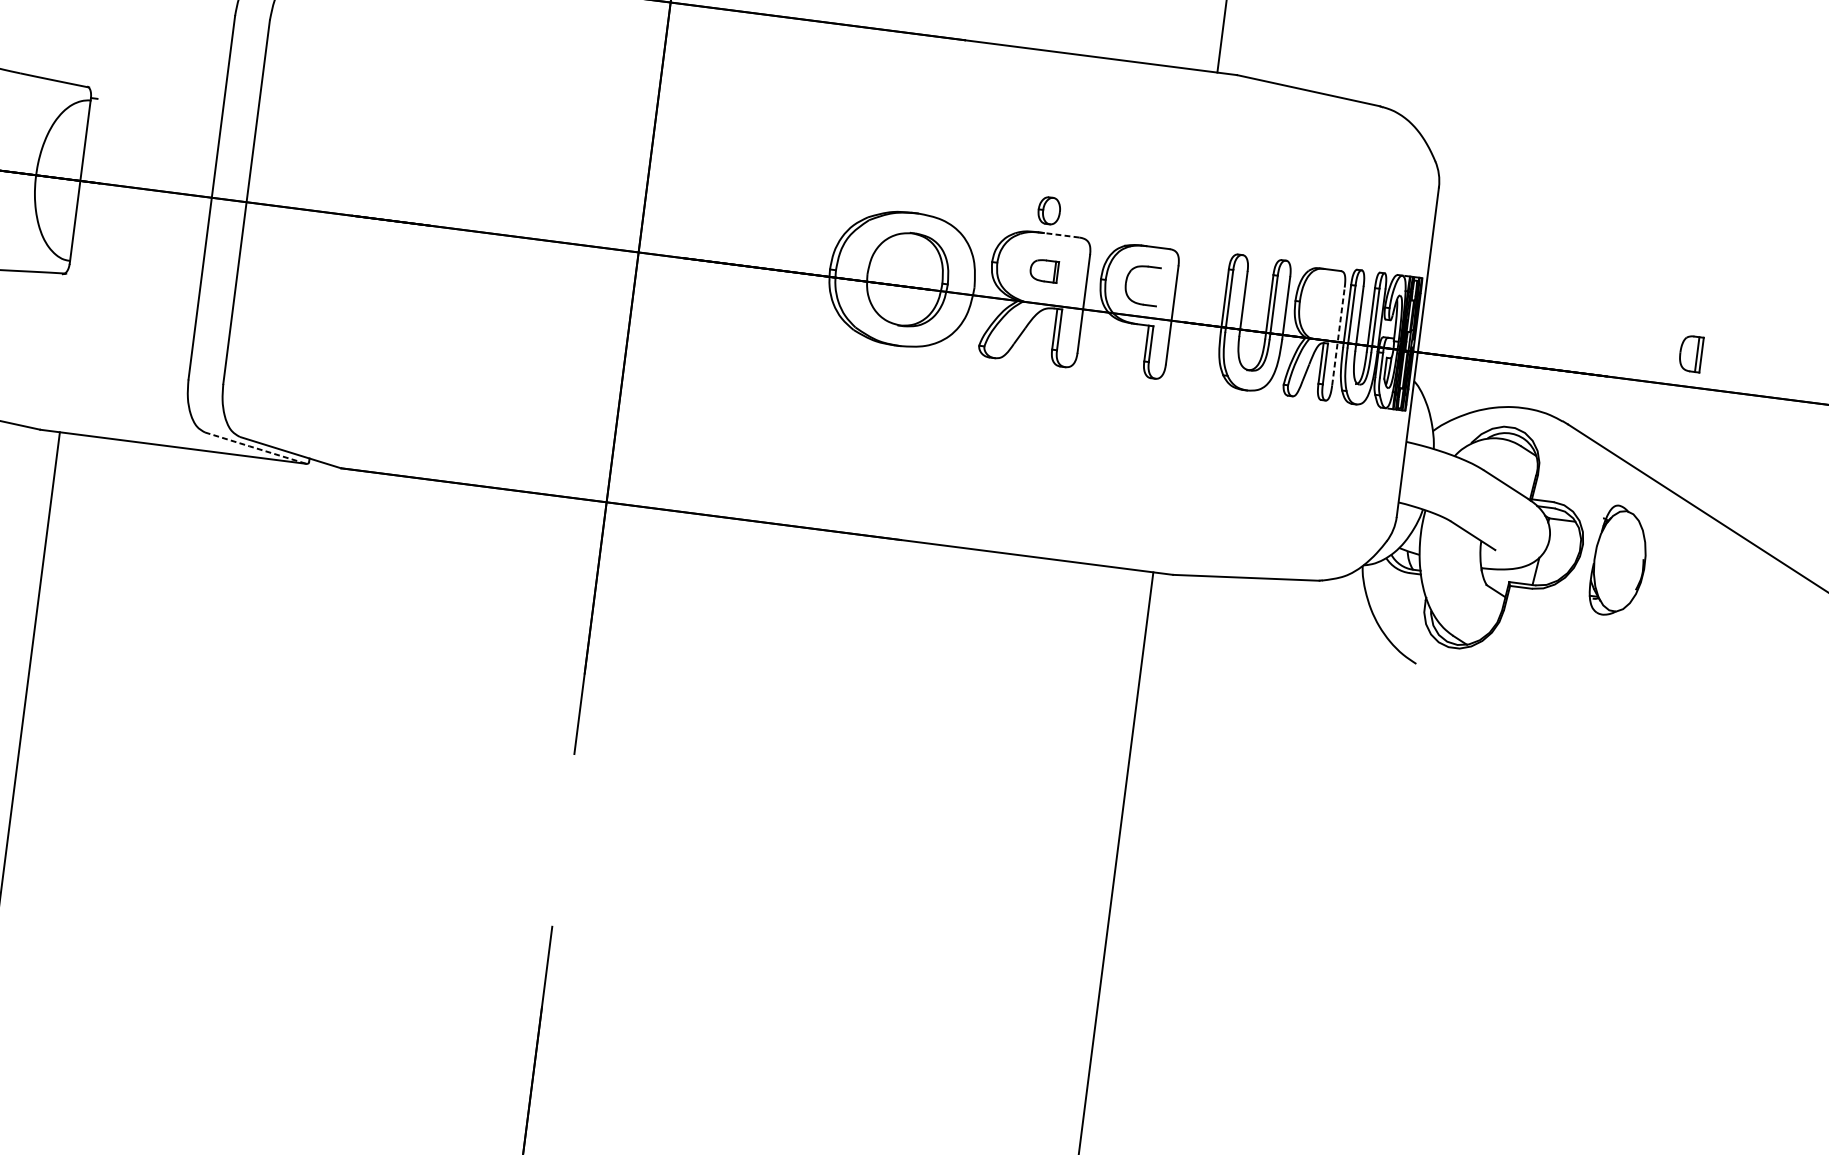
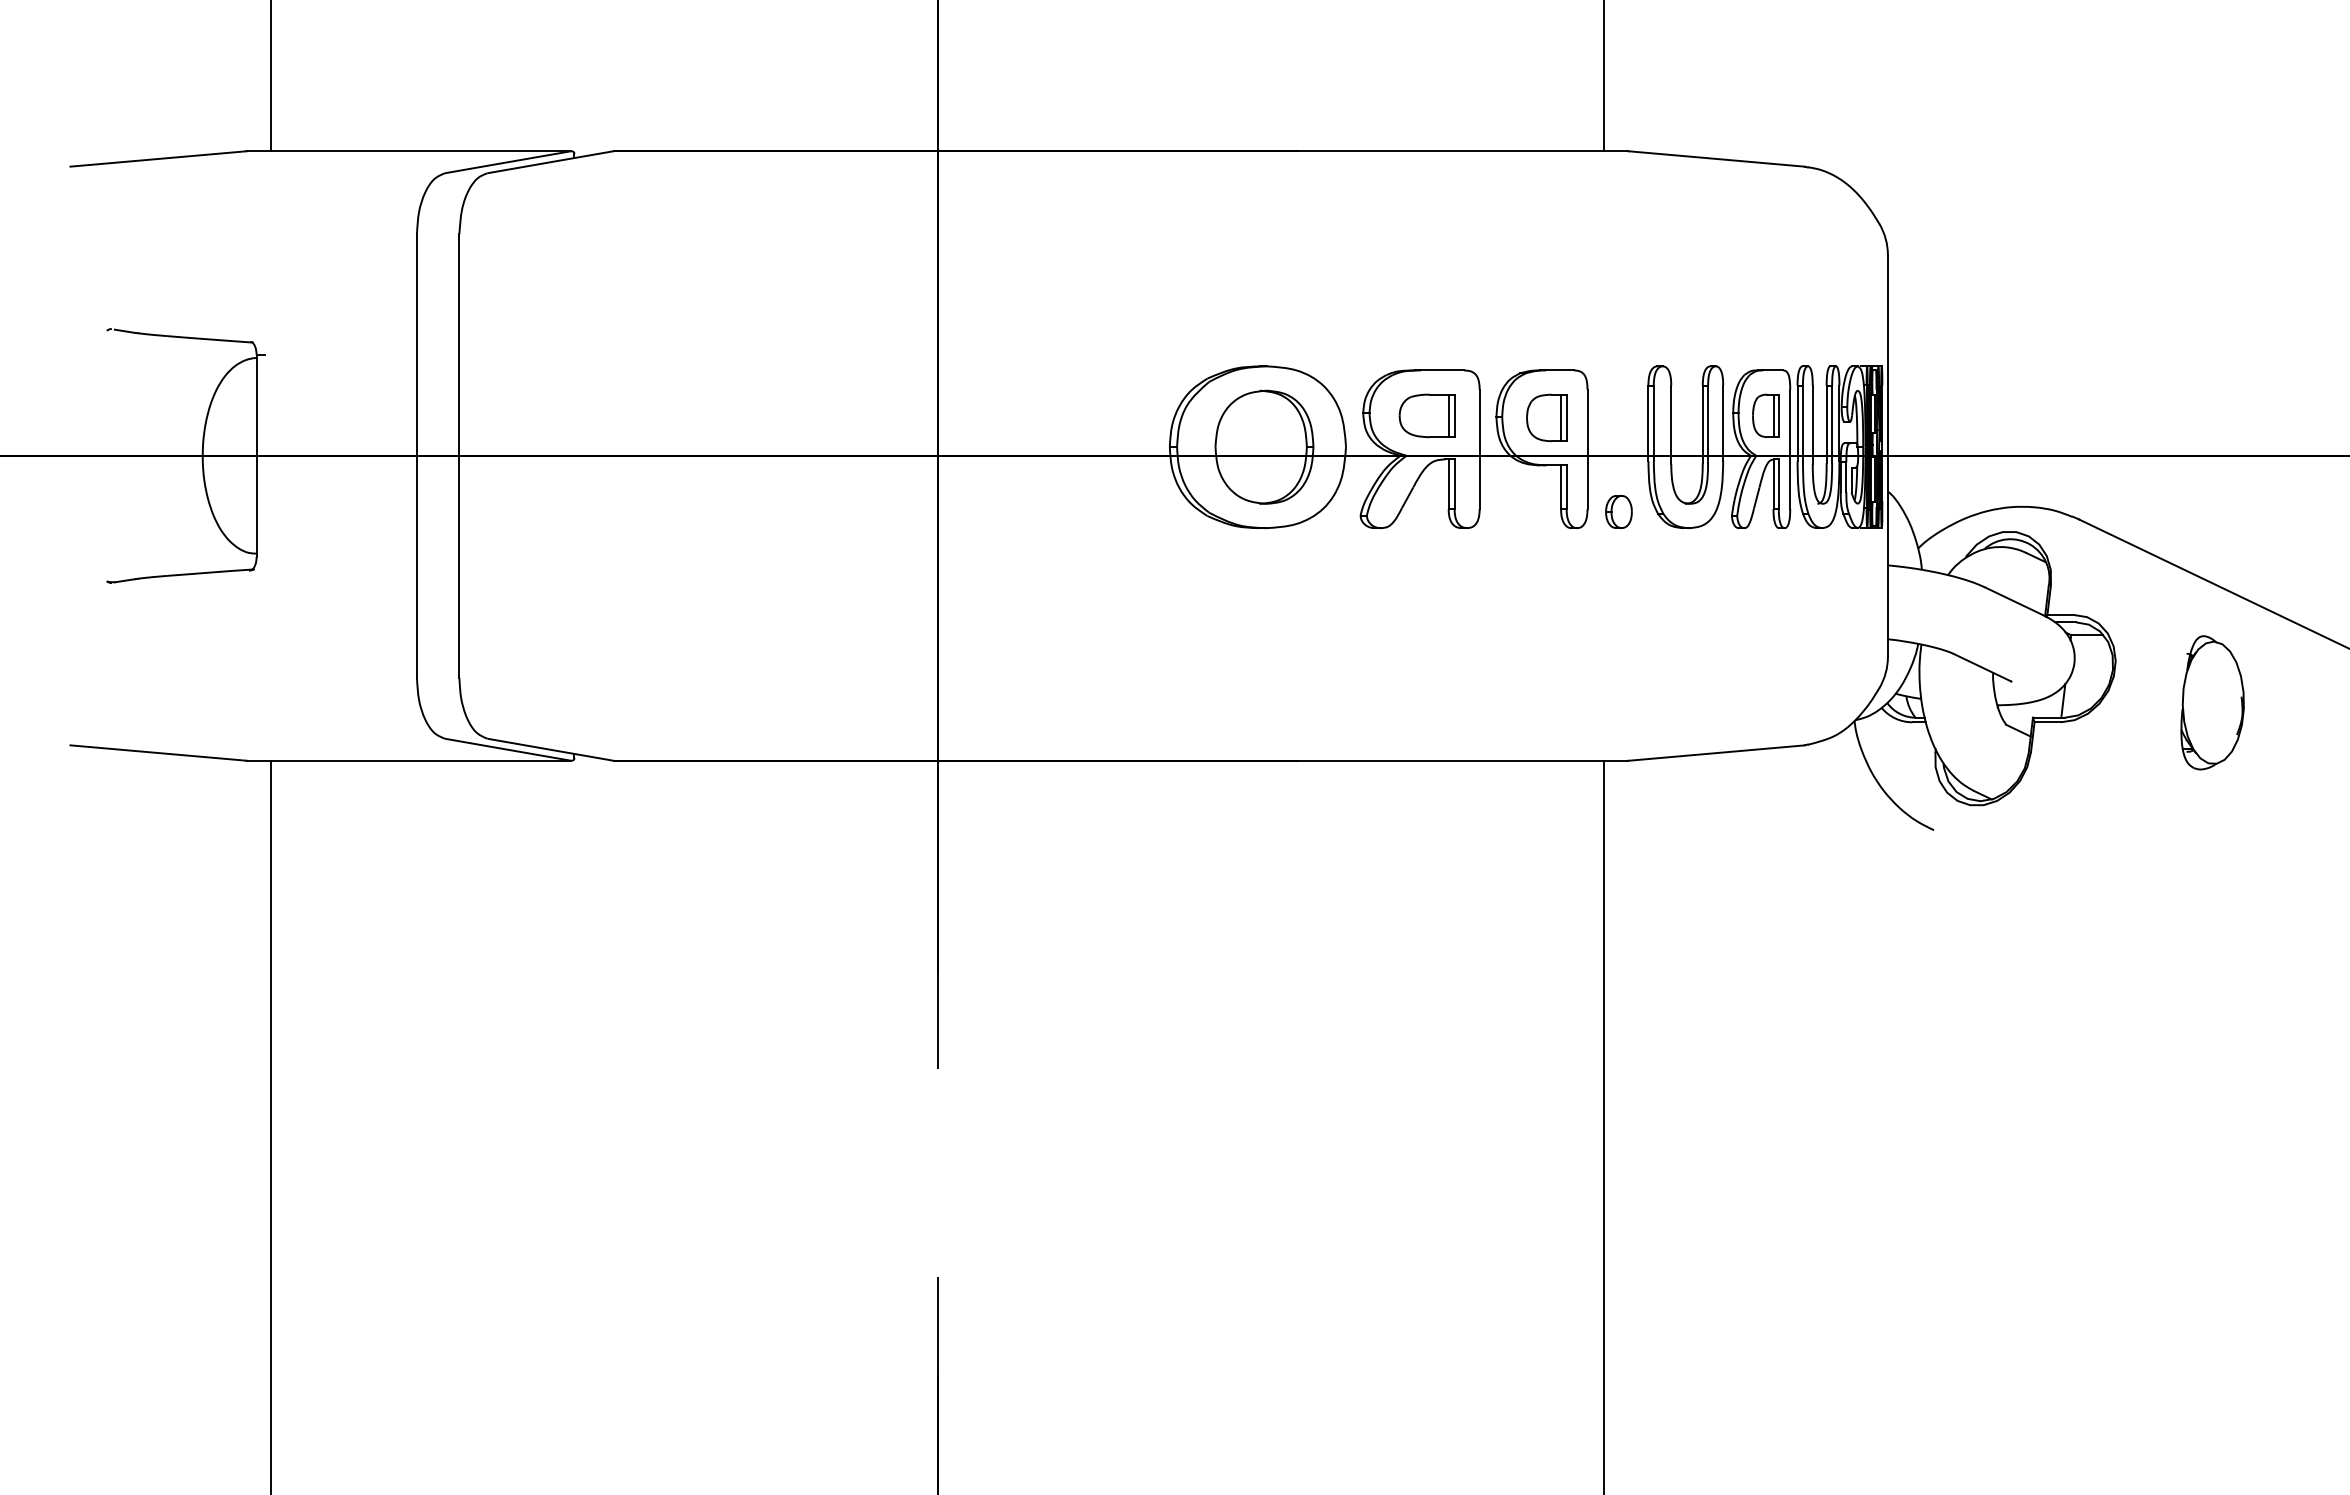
part: (1048, 210) -> (1618, 511), moved
line: (1061, 235) -> (1442, 370), dashed -> solid
part: (1043, 270) -> (1426, 415), size x1.67
line: (1154, 286) -> (1561, 417), added
line: (1158, 286) -> (1566, 417), added
line: (1338, 336) -> (1790, 449), dashed -> solid
part: (1690, 353) -> (1765, 415), moved
line: (255, 447) -> (507, 749), dashed -> solid
part: (1619, 560) -> (2212, 702), moved

